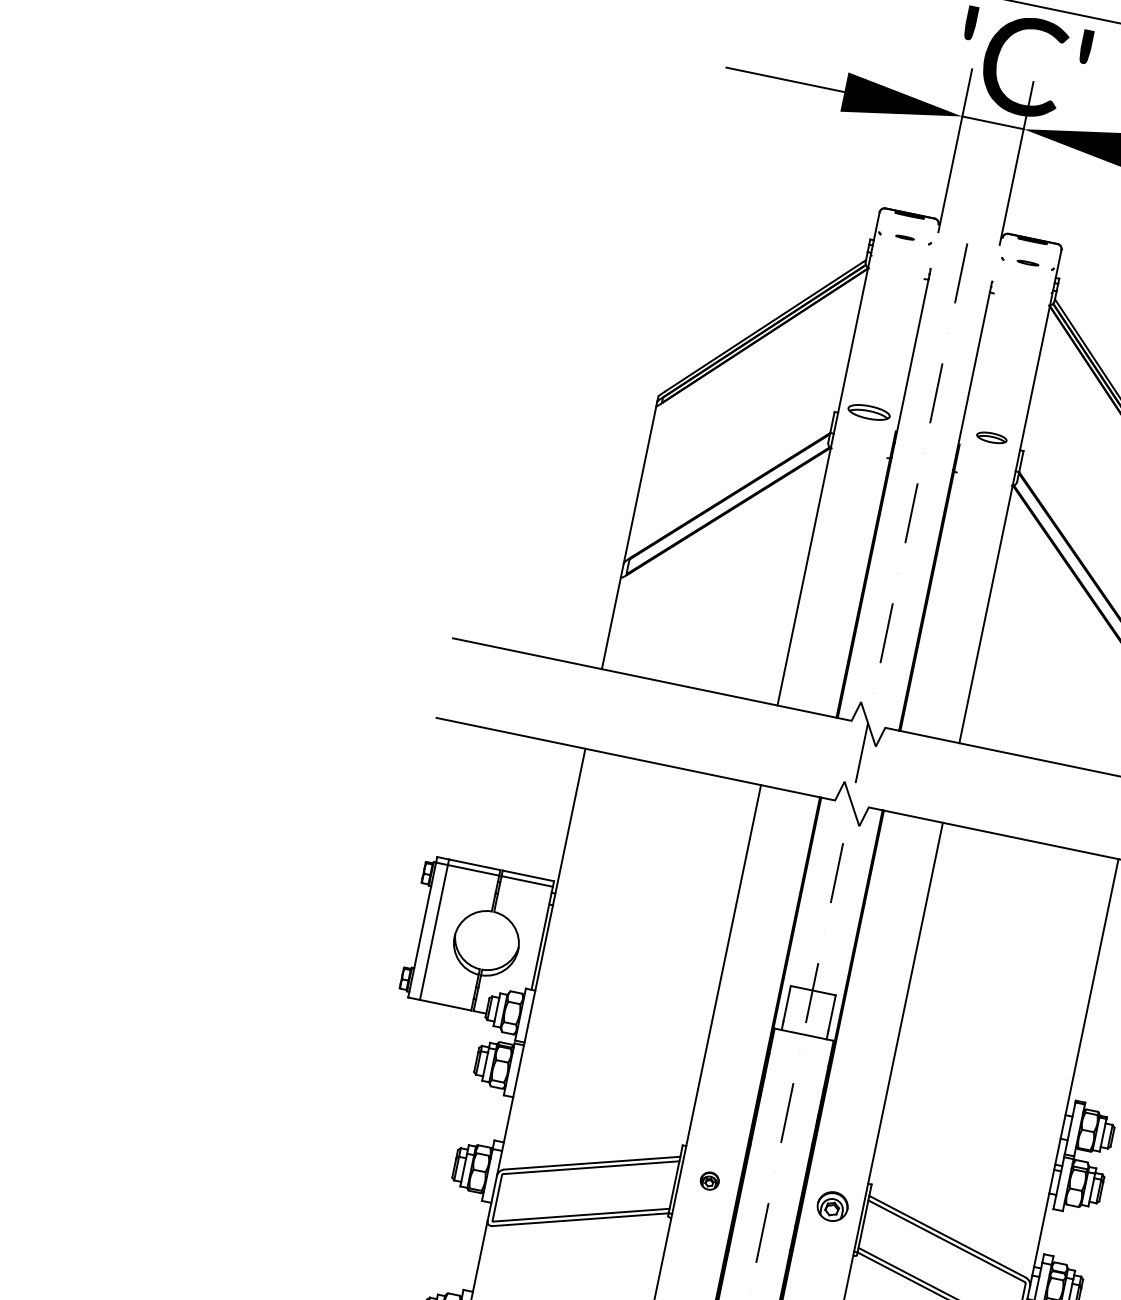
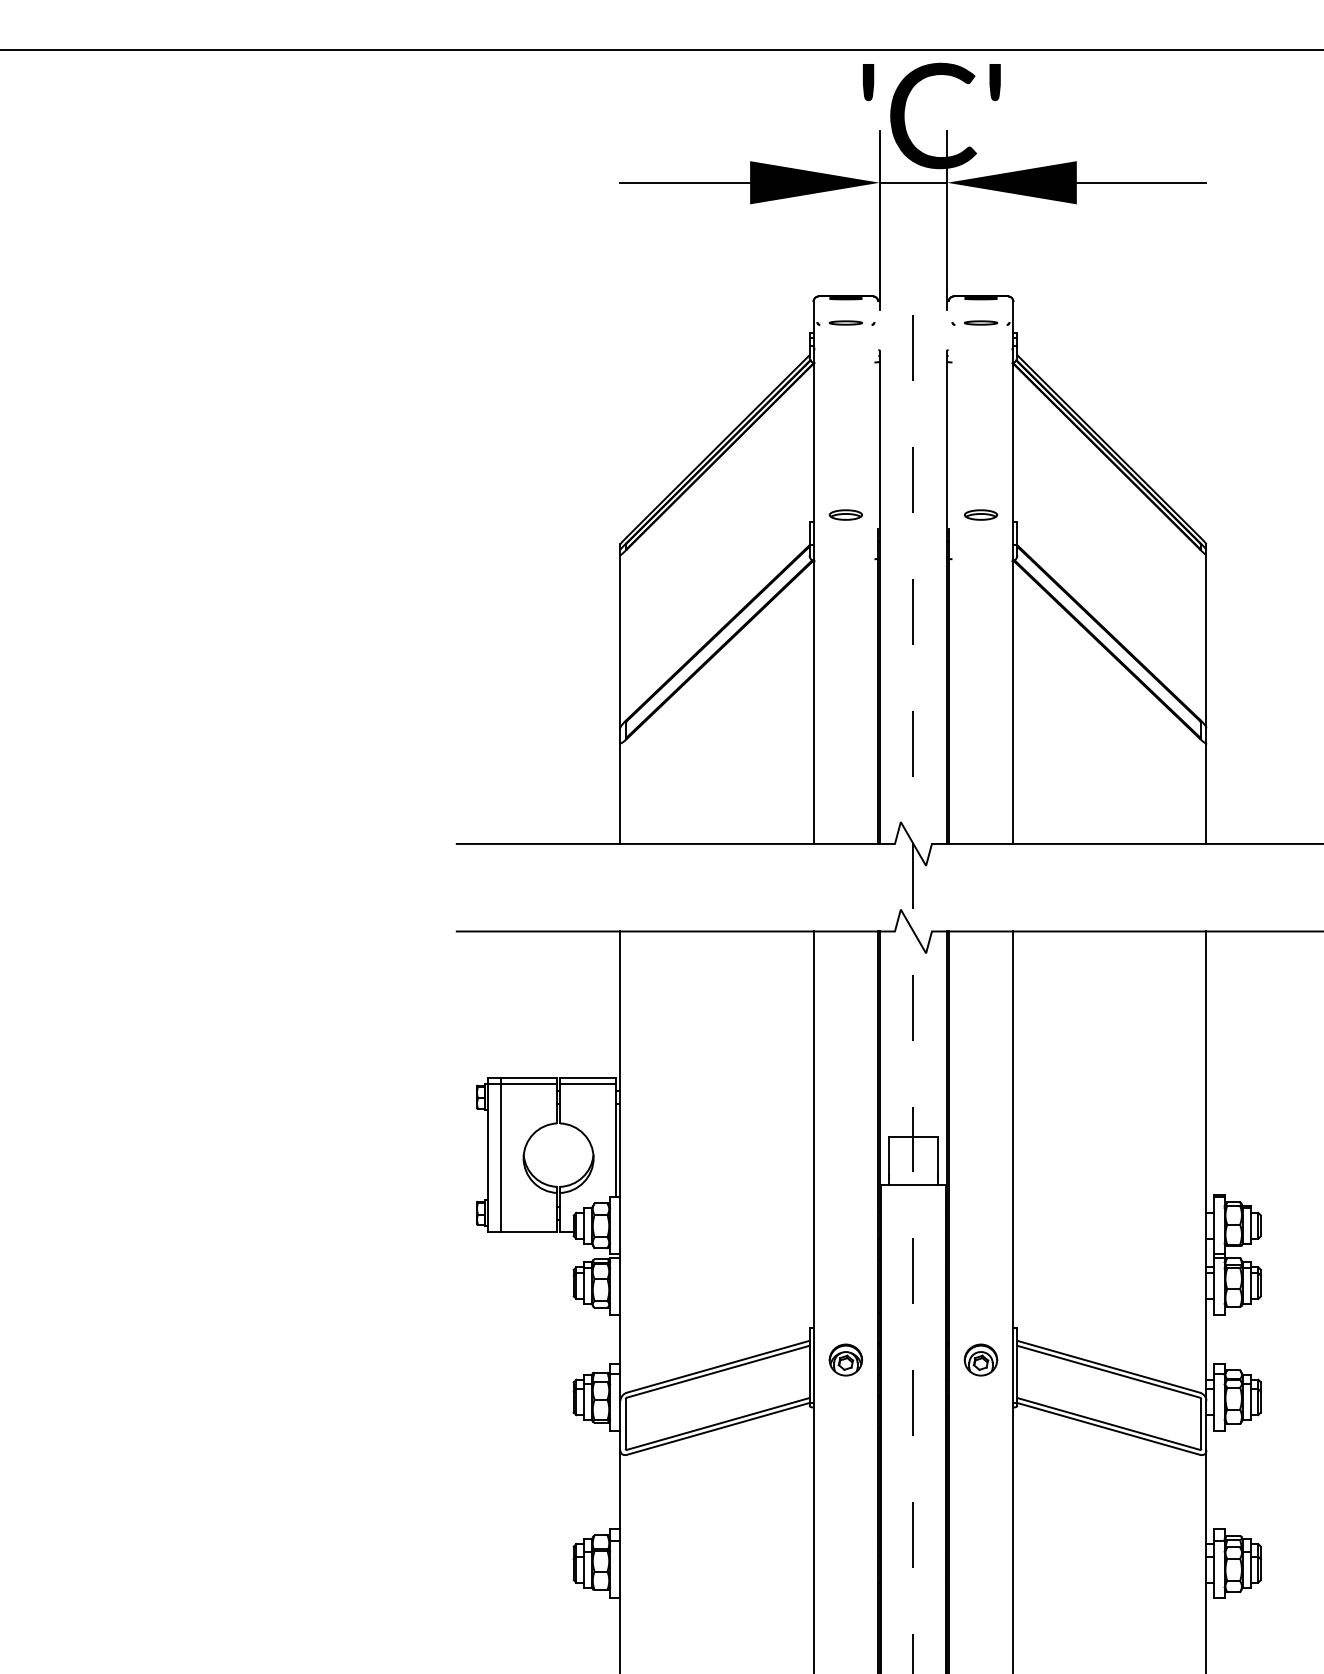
part: (904, 237) -> (845, 322), size x1.67
part: (1027, 262) -> (980, 322), size x1.43
part: (868, 411) -> (845, 514), size x0.71
part: (709, 1180) -> (845, 1359), size x1.67

